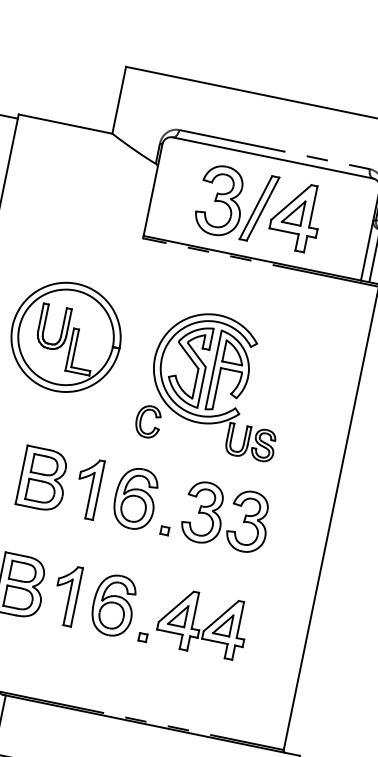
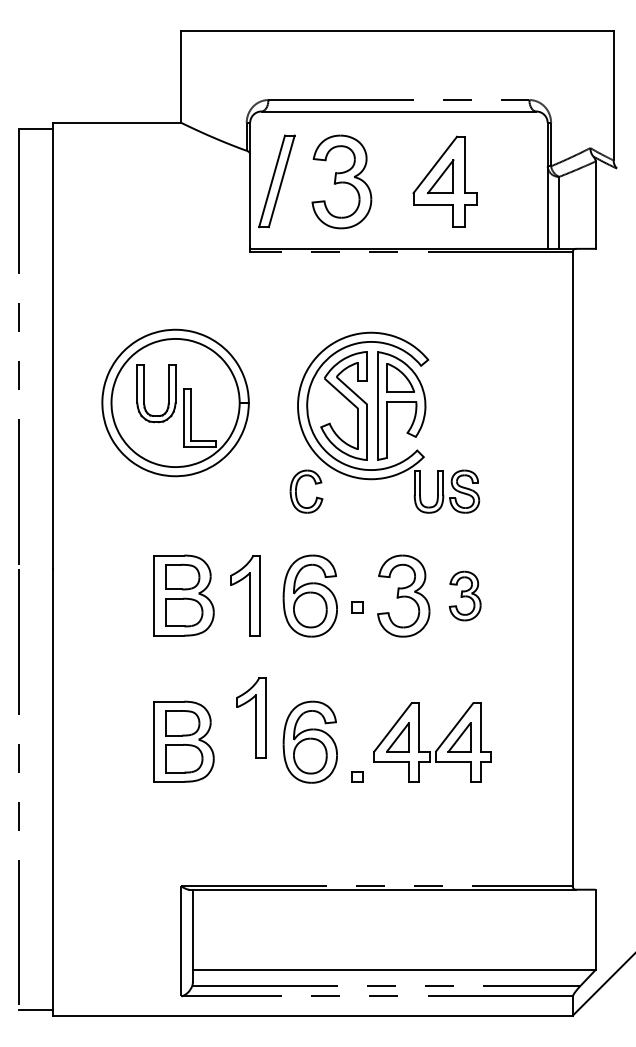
part: (259, 208) -> (276, 181), moved
part: (248, 521) -> (464, 595), size x0.6
part: (164, 530) -> (357, 607), moved
part: (66, 595) -> (251, 717), moved

